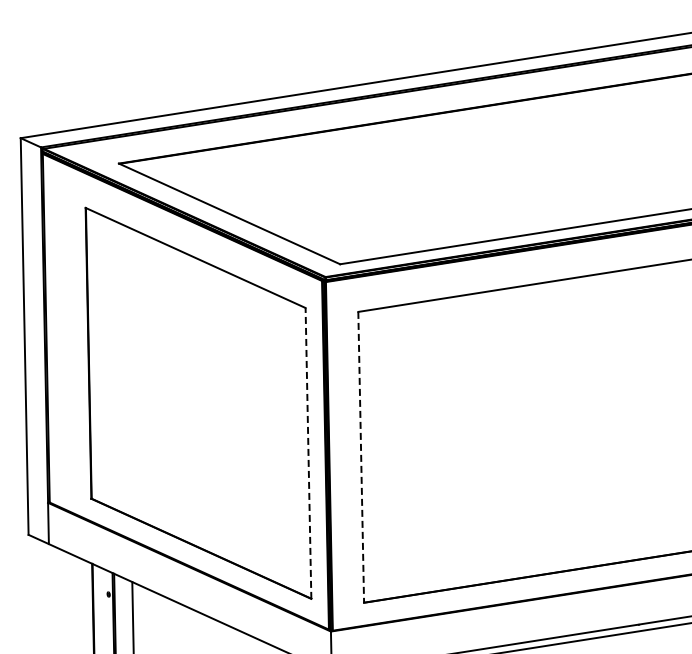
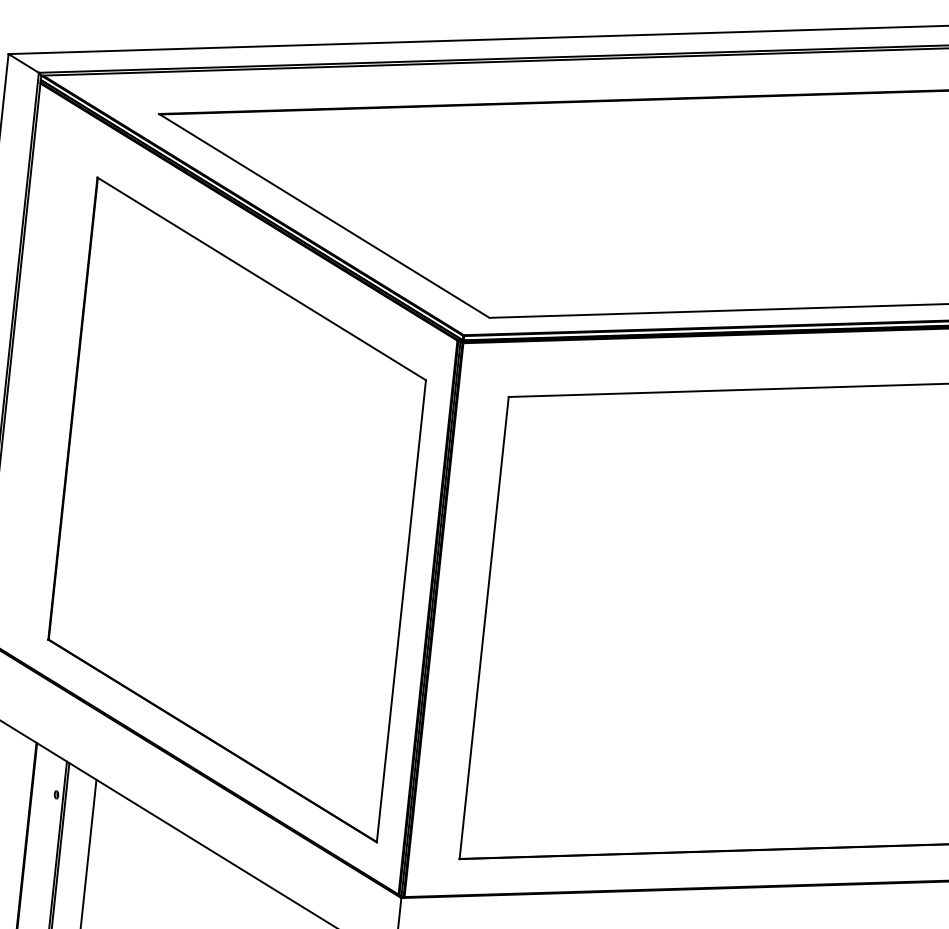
line: (308, 452) -> (401, 609), dashed -> solid
line: (361, 457) -> (484, 628), dashed -> solid

